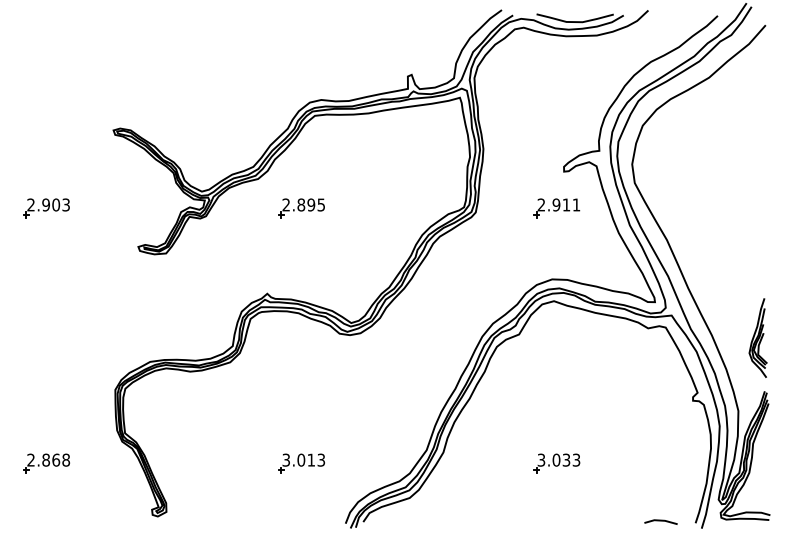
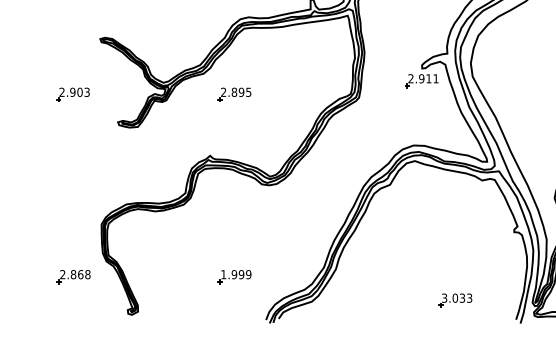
part: (46, 208) -> (73, 94), moved
part: (556, 208) -> (421, 81), moved
text: (303, 459) -> (236, 274), 3.013 -> 1.999
part: (46, 463) -> (73, 277), moved
part: (556, 463) -> (455, 300), moved
line: (660, 521) -> (491, 318), removed

